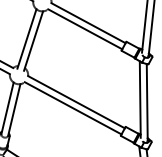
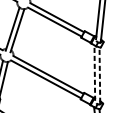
line: (140, 99) -> (94, 73), solid -> dashed
line: (147, 101) -> (100, 74), solid -> dashed

